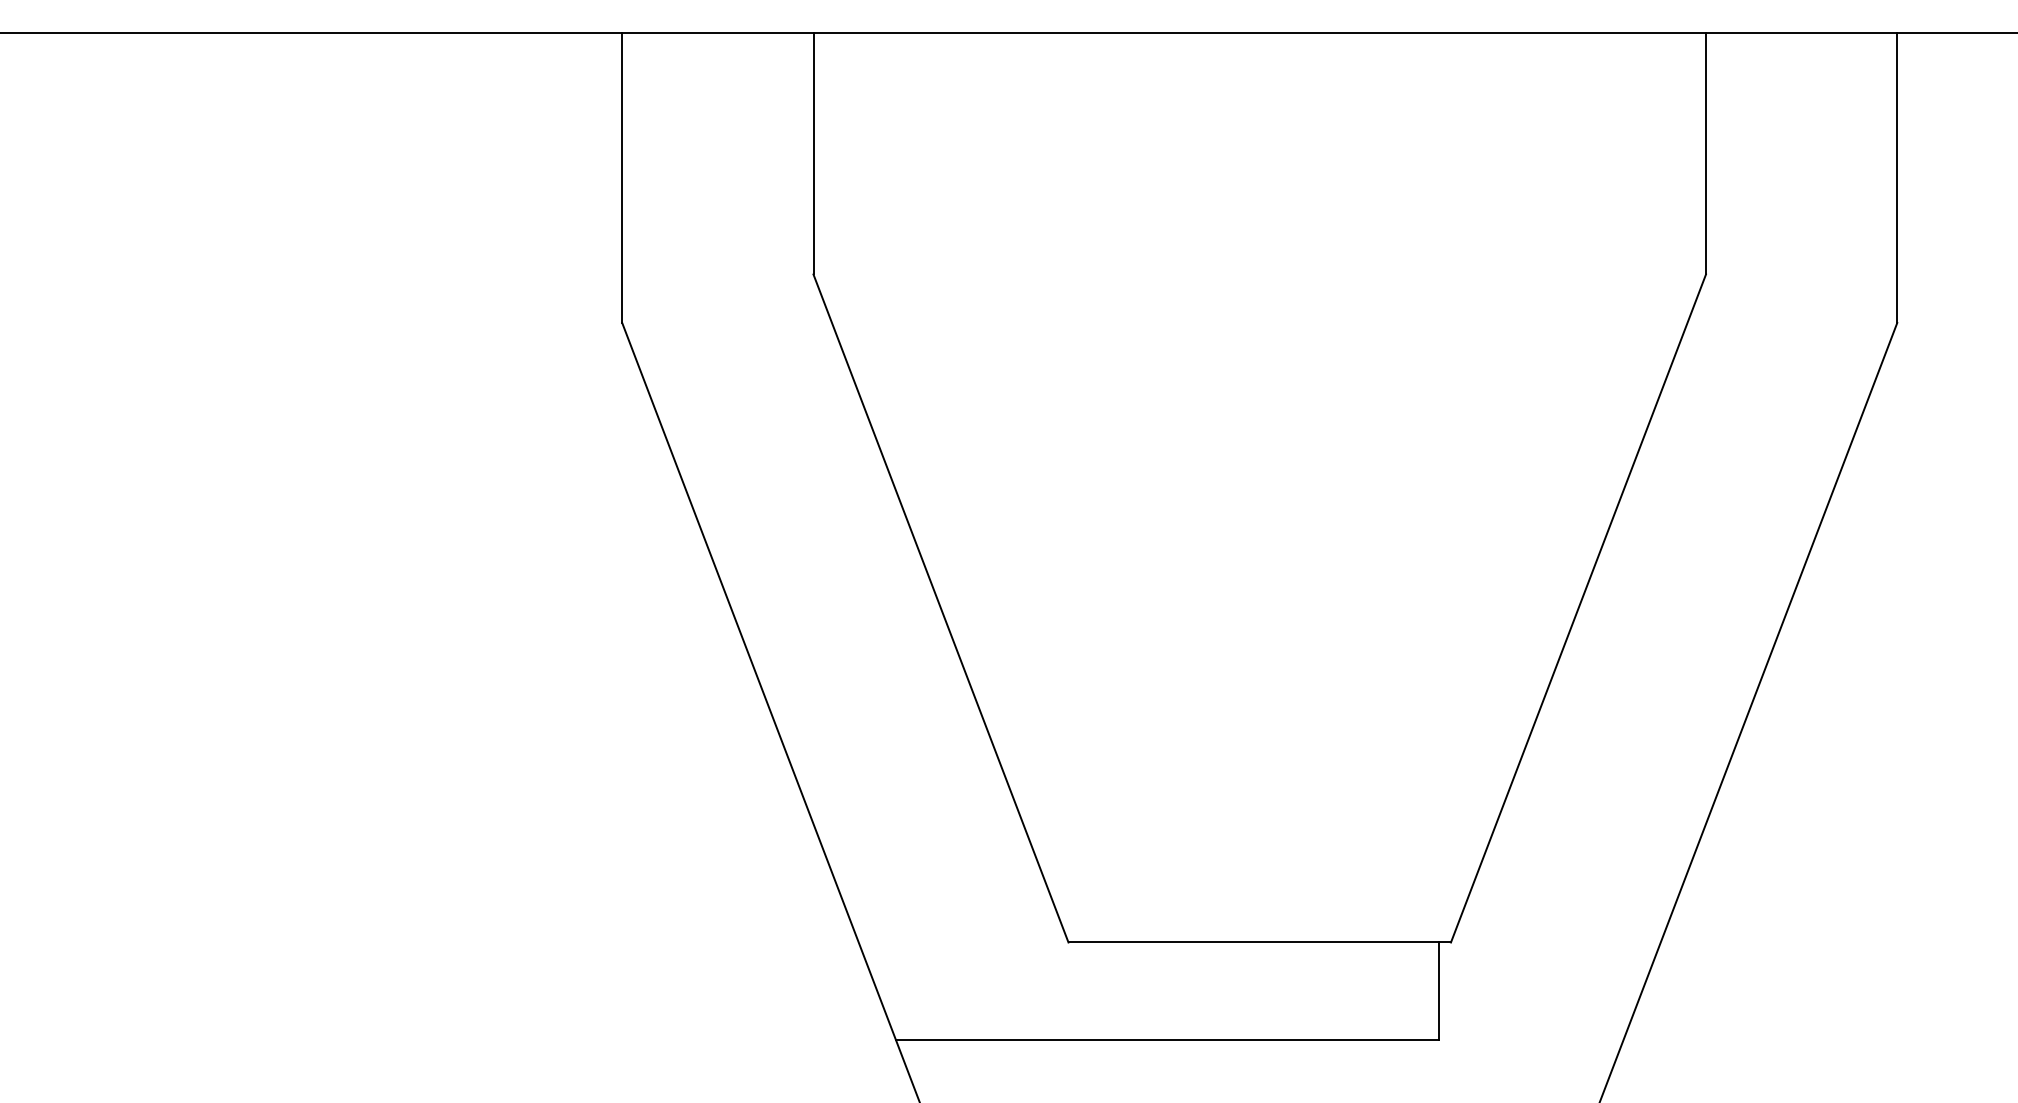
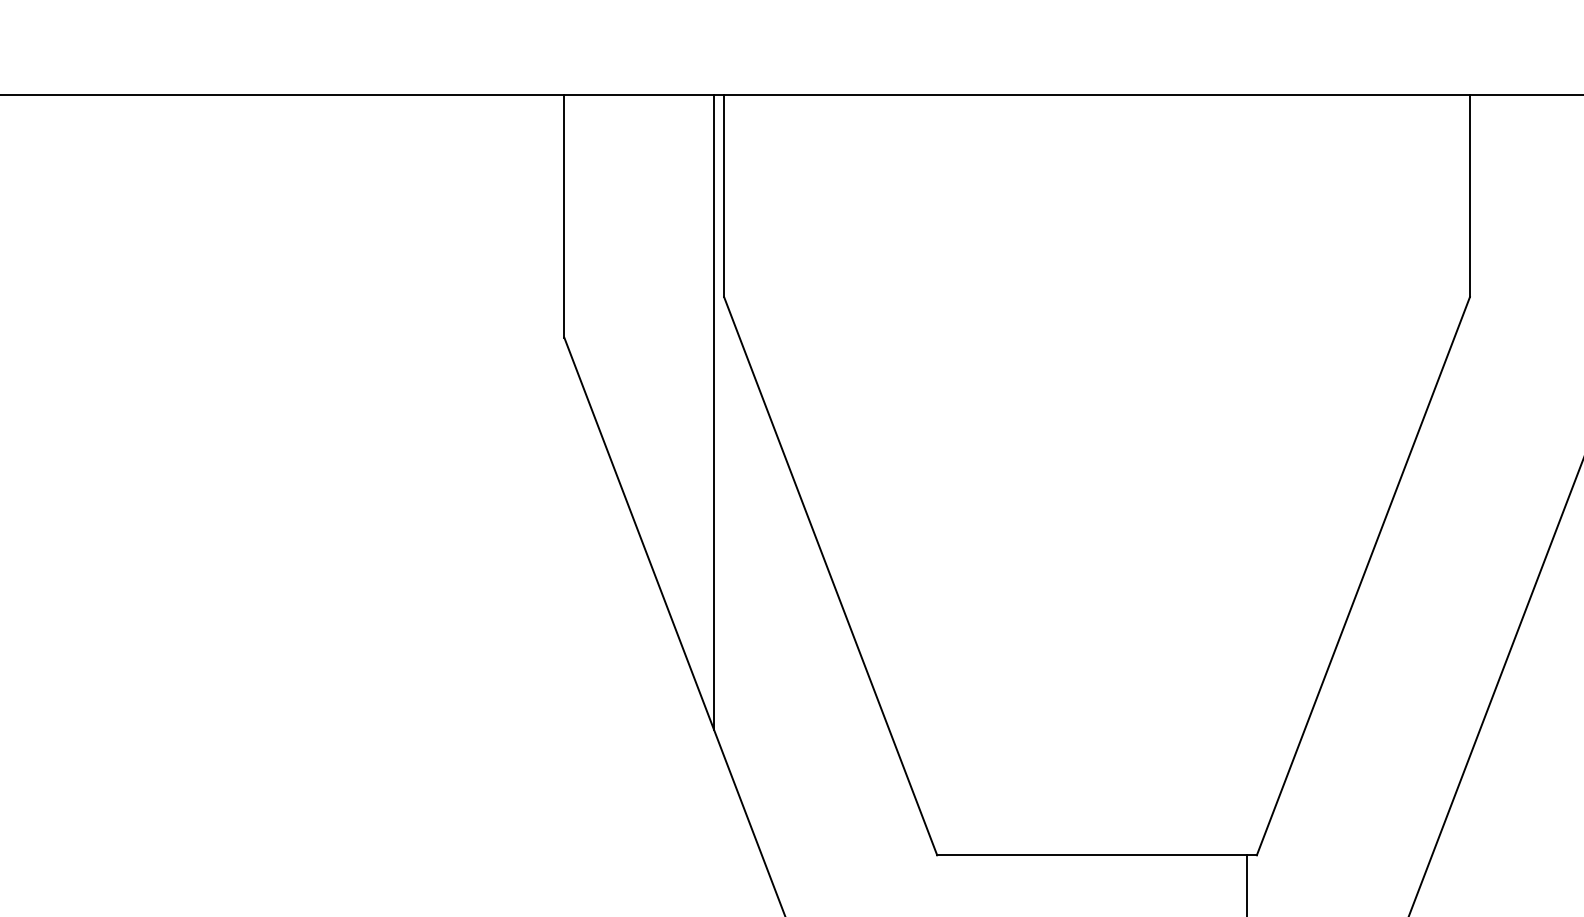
line: (801, 412) -> (714, 412), added

